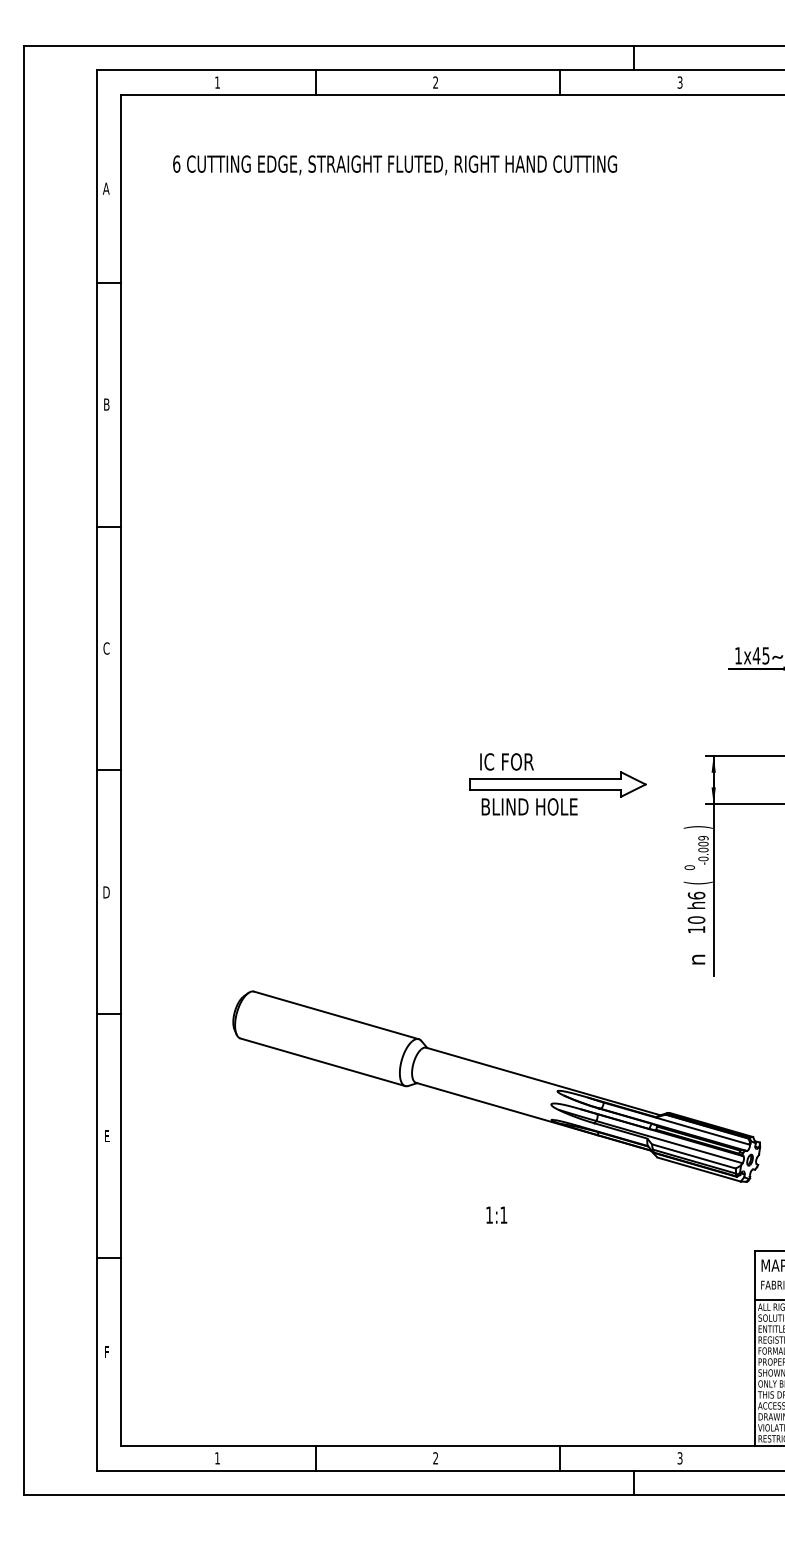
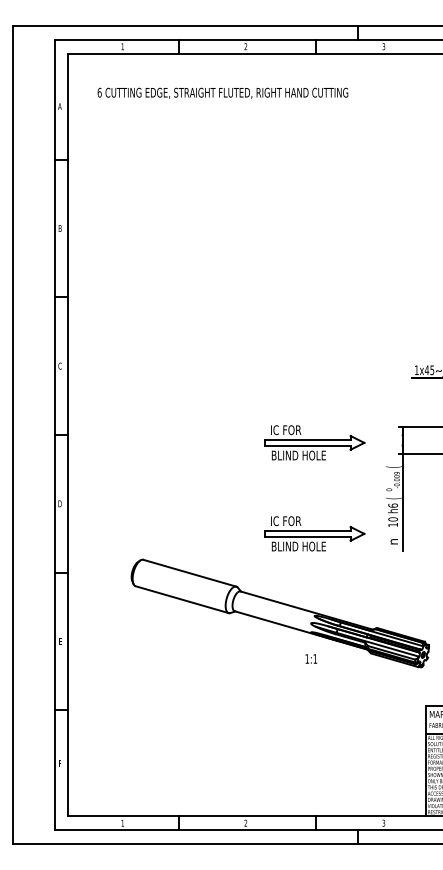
text: (697, 826) -> (393, 466), ) -> (
part: (557, 945) -> (314, 533), added
text: (497, 1214) -> (311, 658), moved

